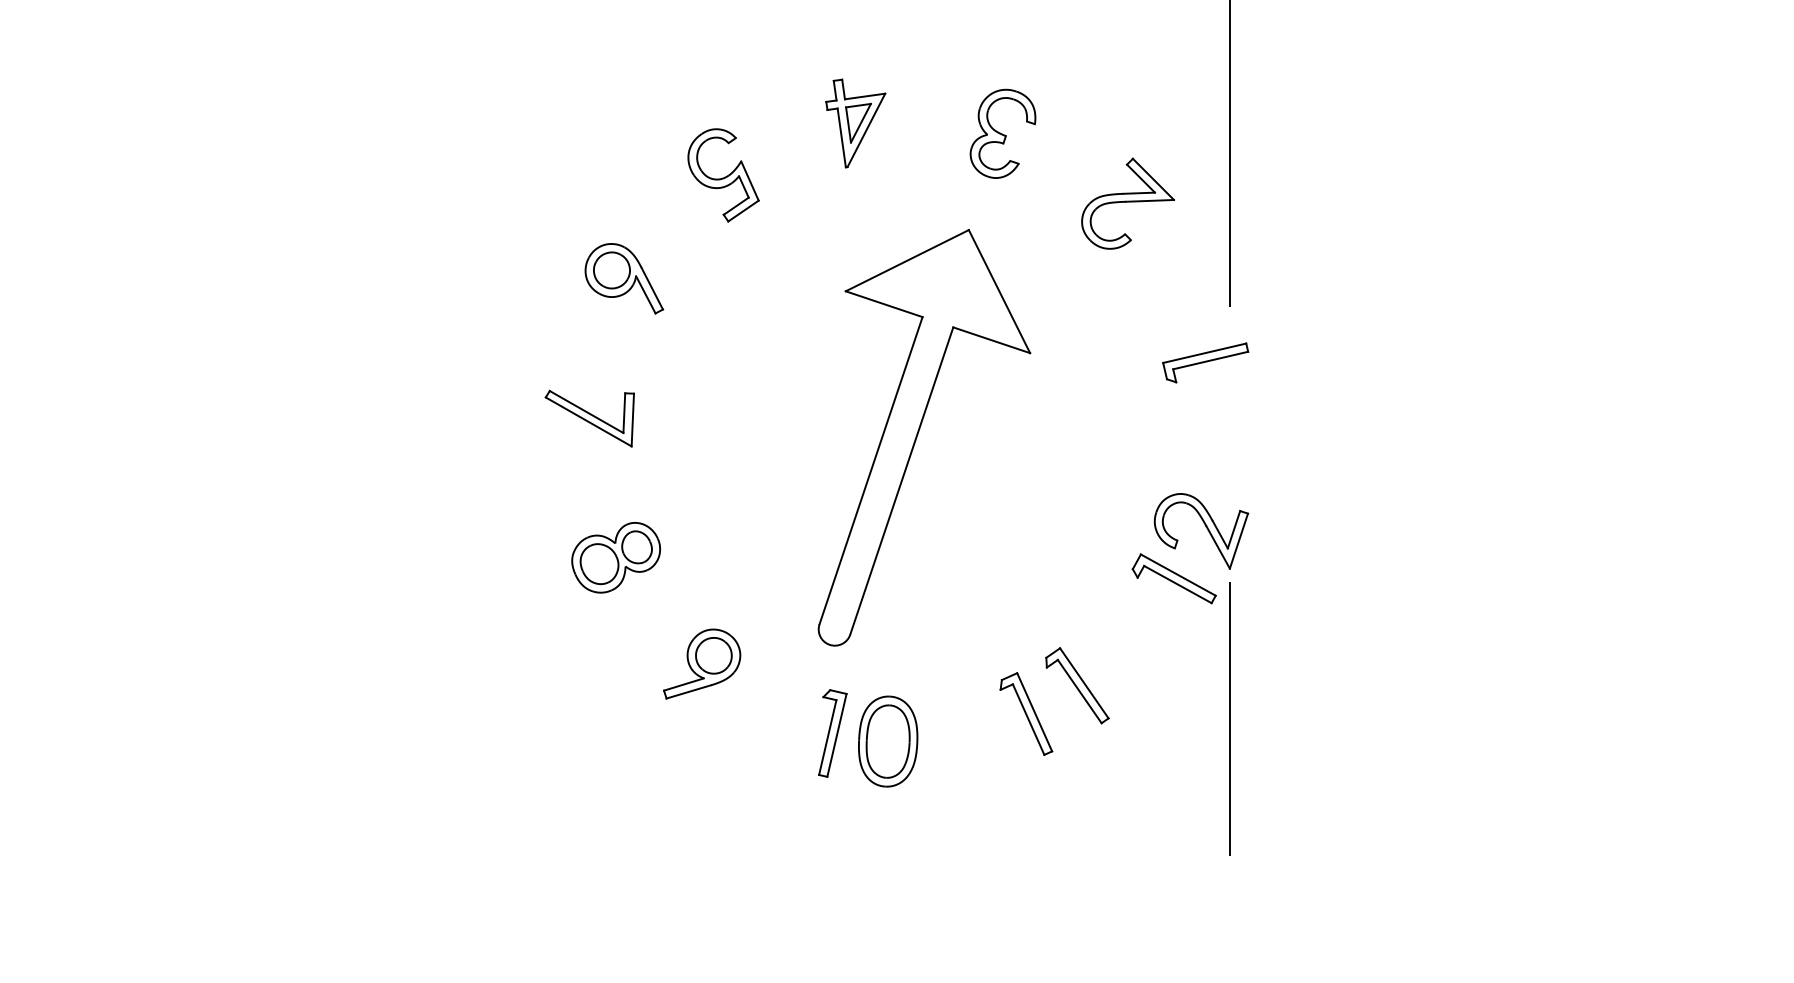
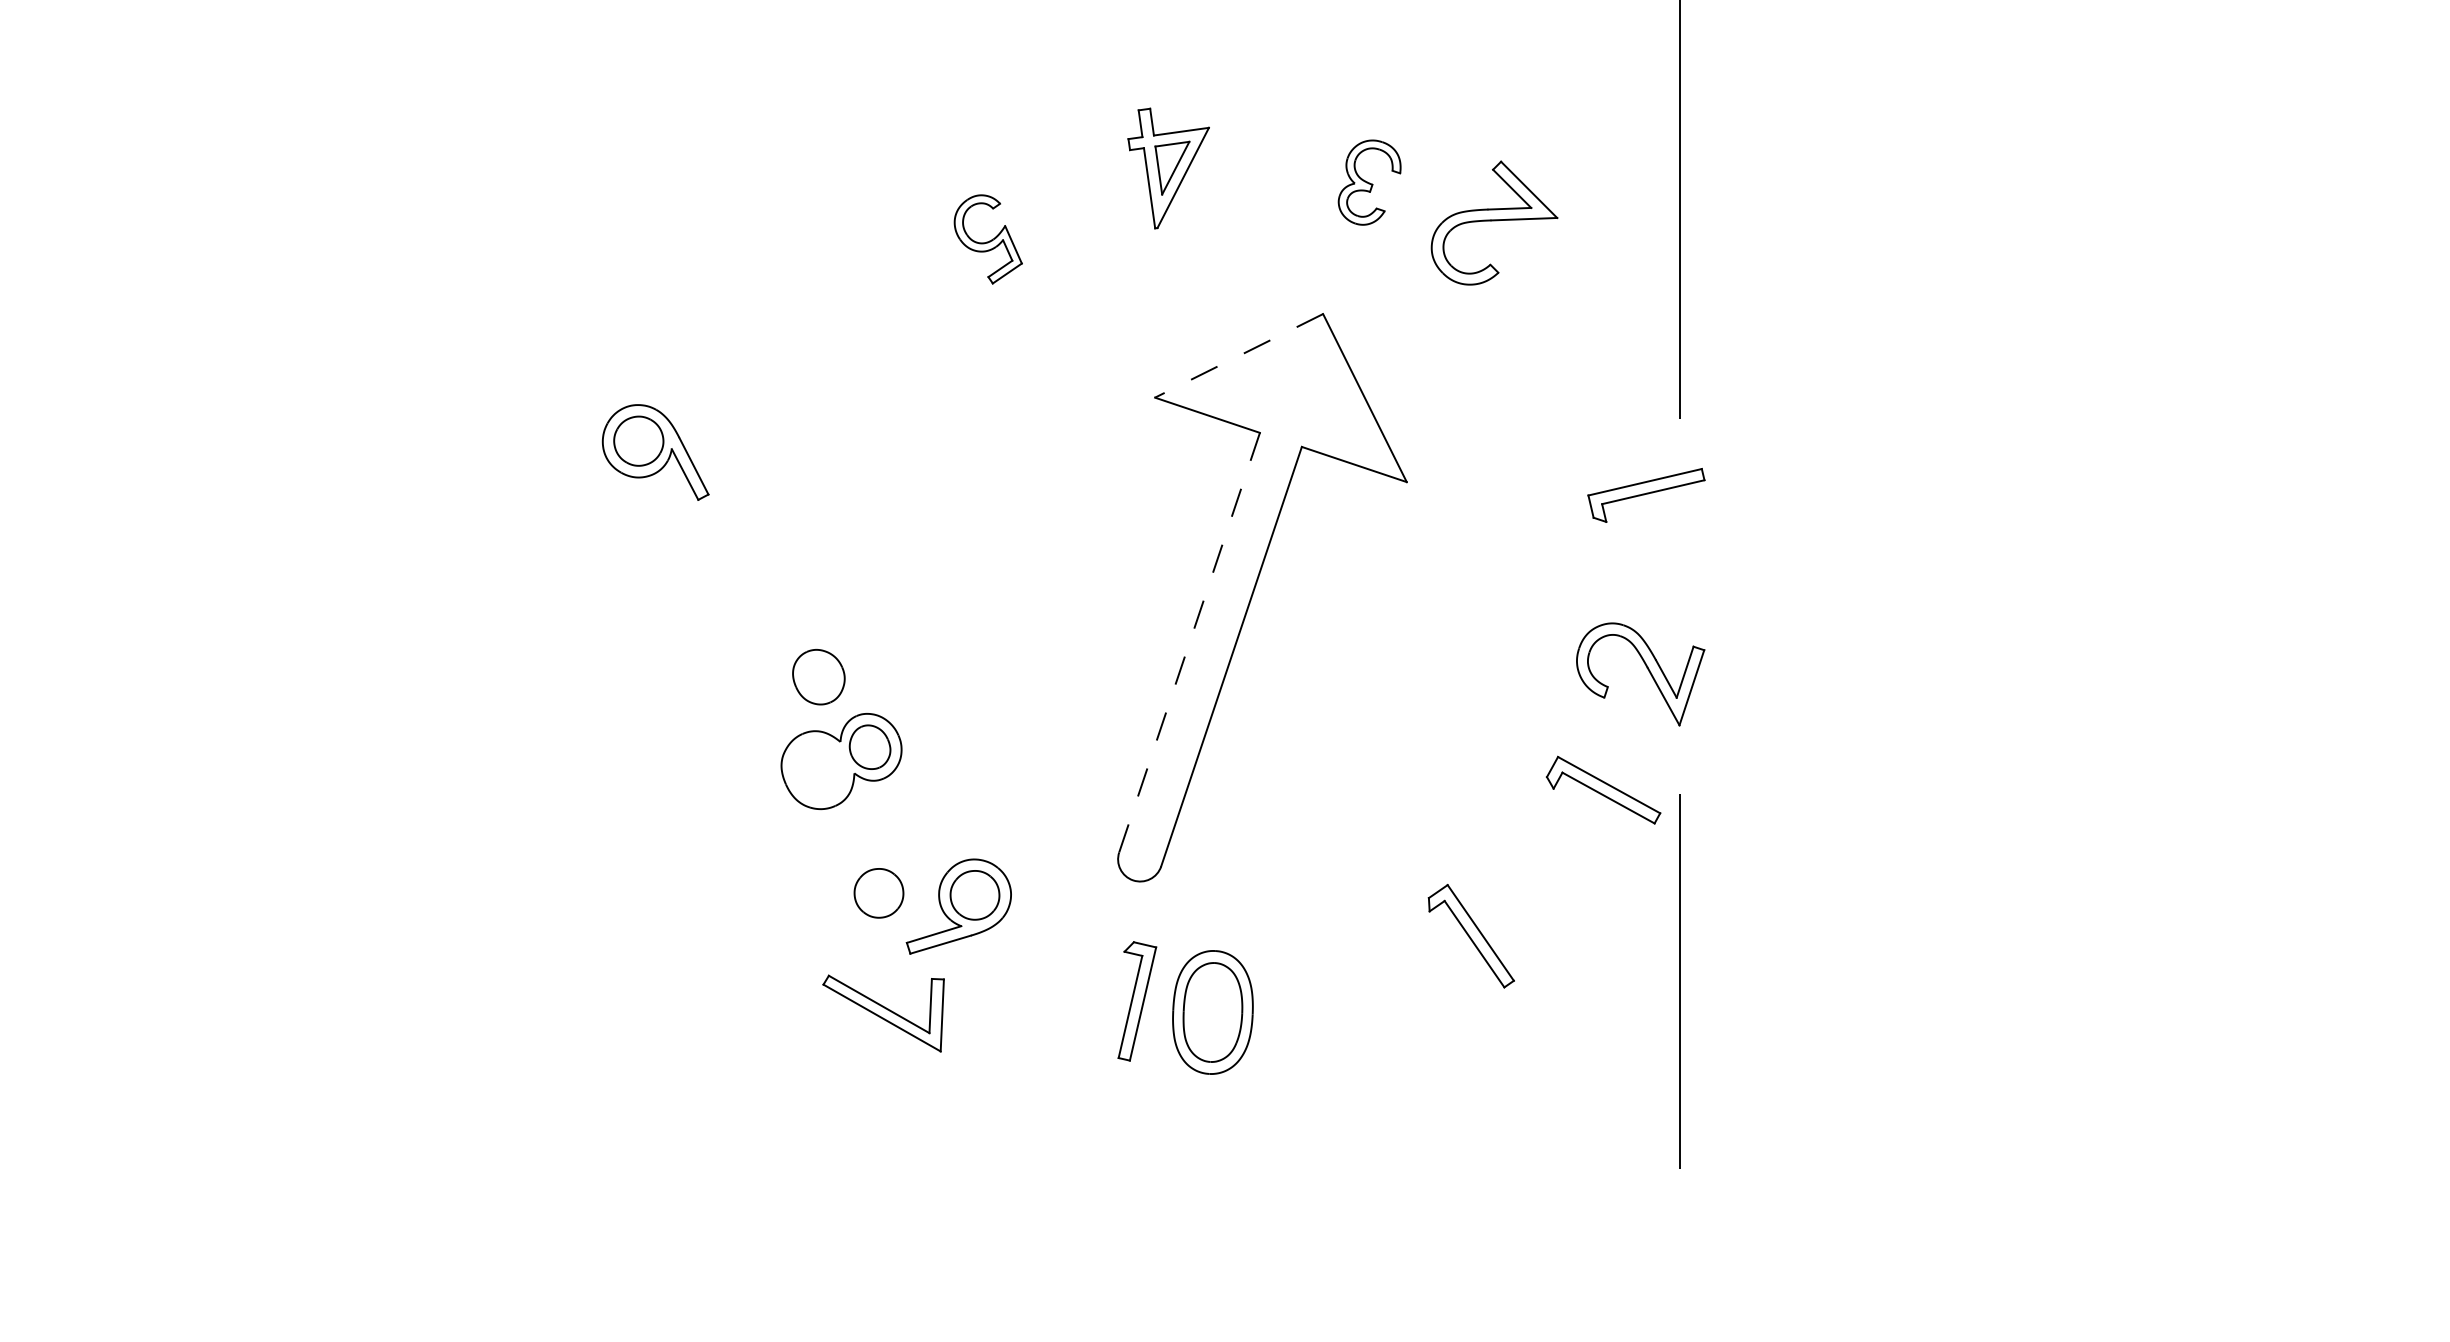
part: (1002, 133) -> (1369, 182), size x0.7
part: (723, 175) -> (988, 239), size x0.7
part: (1128, 203) -> (1494, 222), moved
line: (907, 260) -> (1239, 355), solid -> dashed
part: (624, 278) -> (655, 452), moved
part: (589, 418) -> (883, 1013), moved
line: (870, 471) -> (1189, 643), solid -> dashed
part: (1205, 527) -> (1646, 668), moved
part: (599, 564) -> (818, 677), moved
part: (643, 654) -> (878, 893), added
part: (1026, 713) -> (1401, 974), removed

